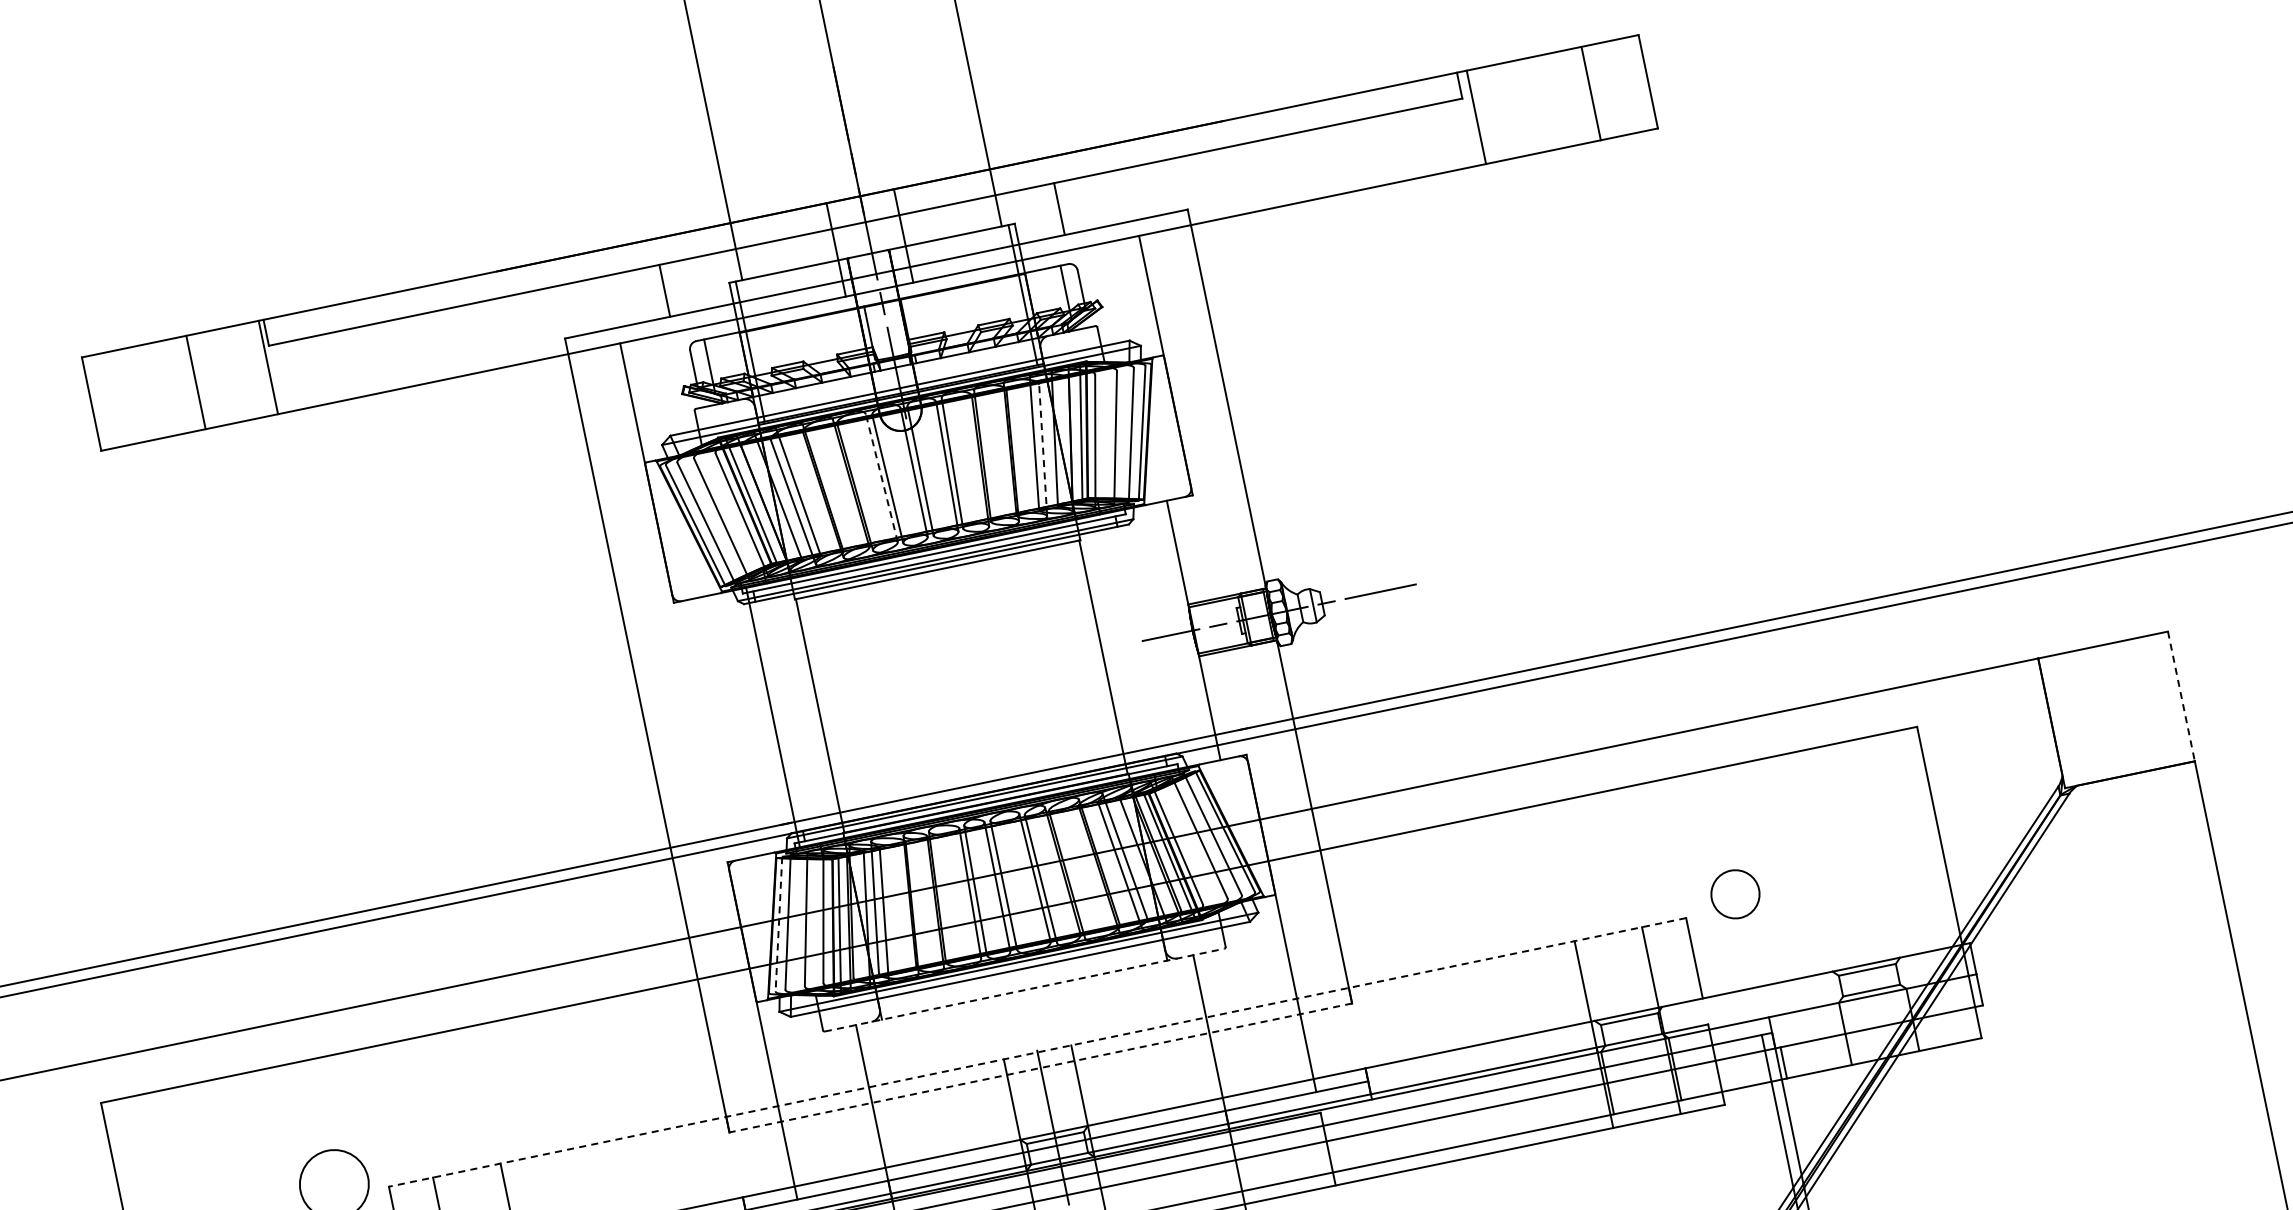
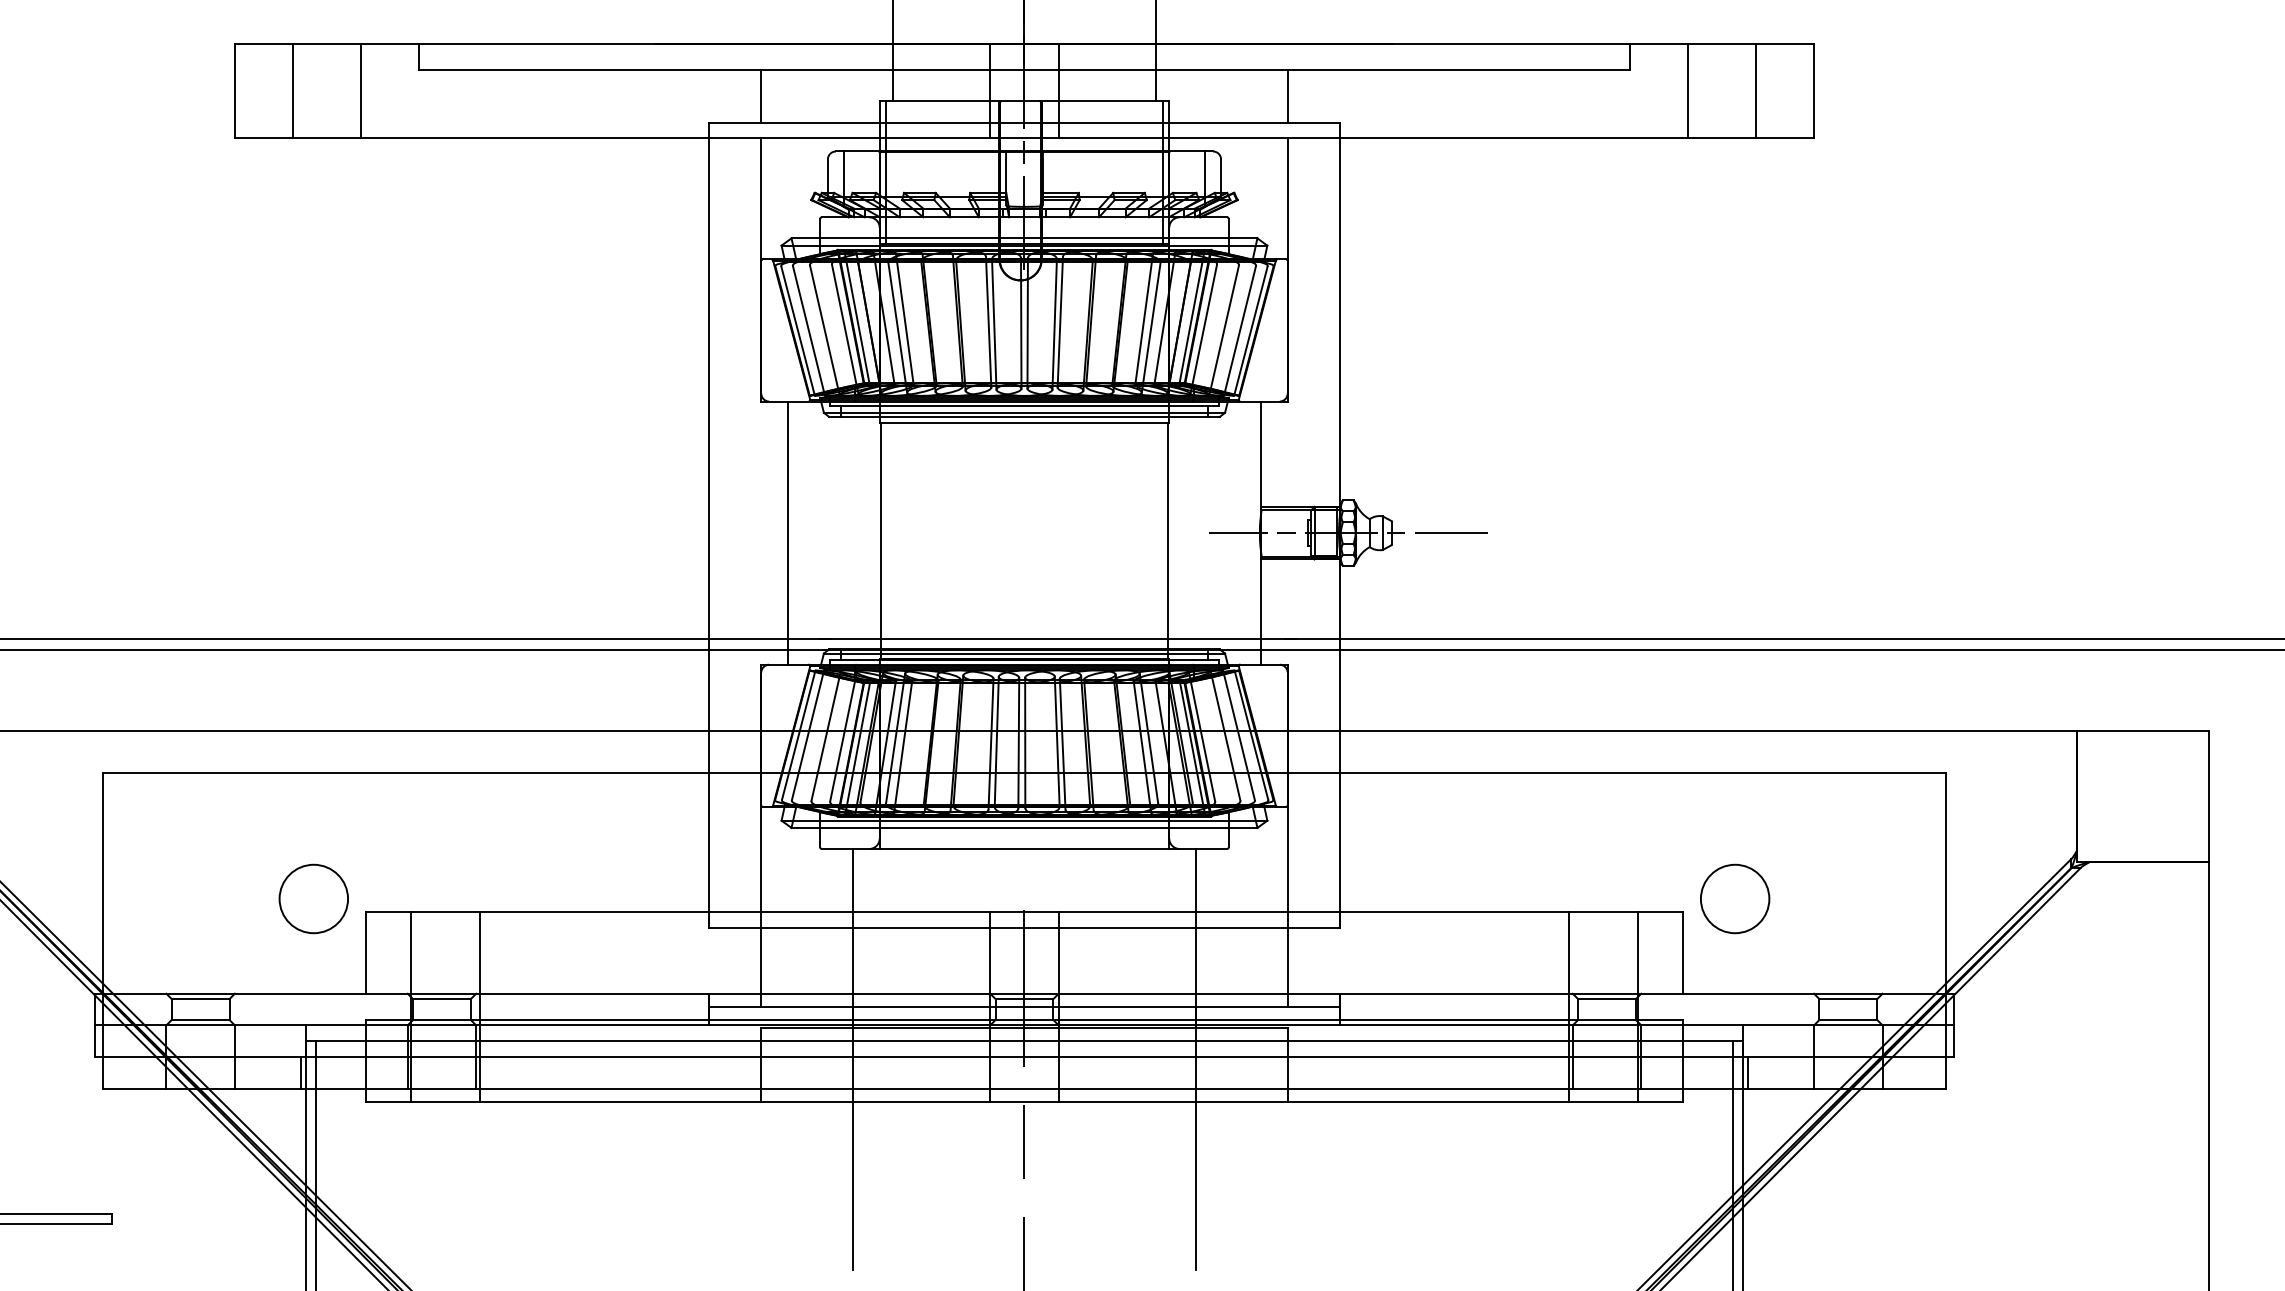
line: (1476, 116) -> (1687, 90), moved
line: (1059, 208) -> (1287, 95), moved
line: (664, 290) -> (761, 95), moved
line: (268, 367) -> (361, 90), moved
line: (195, 382) -> (292, 90), moved
line: (1043, 450) -> (1151, 327), dashed -> solid
line: (881, 477) -> (988, 321), dashed -> solid
line: (2181, 696) -> (2208, 796), dashed -> solid
line: (772, 716) -> (787, 532), moved
circle: (1735, 893) -> (1735, 898), size x1.43
line: (778, 924) -> (798, 735), dashed -> solid
line: (1024, 989) -> (1024, 848), dashed -> solid
line: (1036, 1052) -> (1023, 912), dashed -> solid
line: (1040, 1067) -> (1024, 927), dashed -> solid

